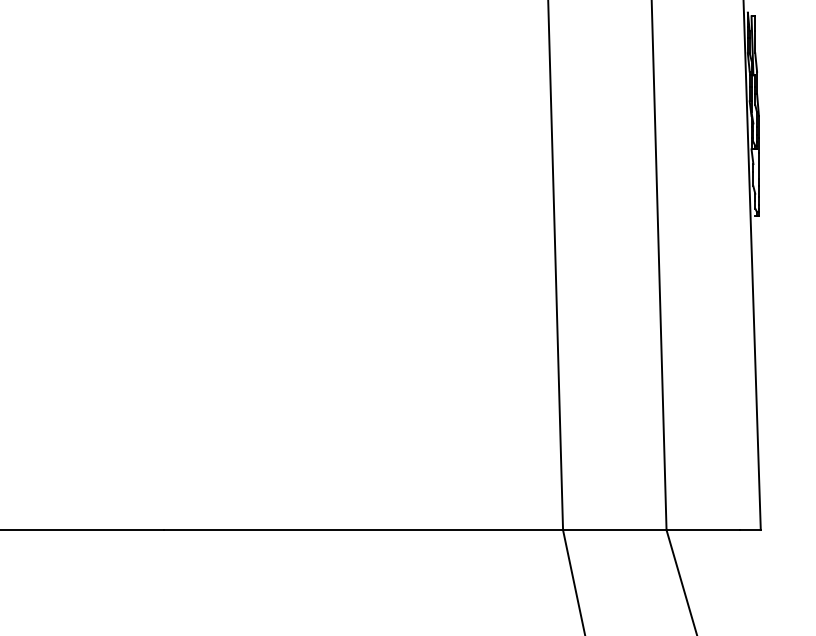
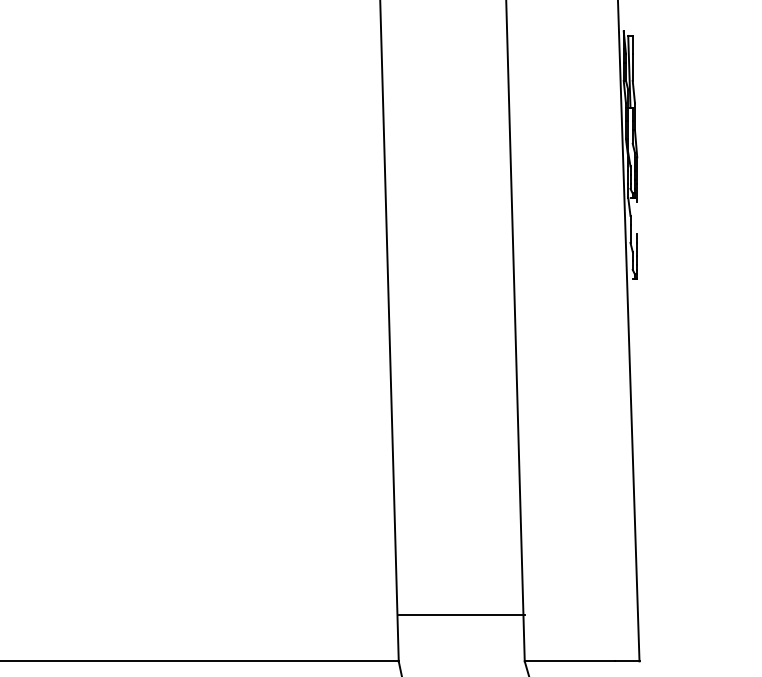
line: (758, 165) -> (636, 217), removed
line: (614, 530) -> (461, 615), moved

